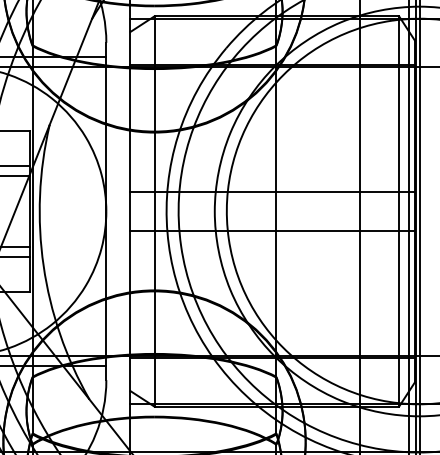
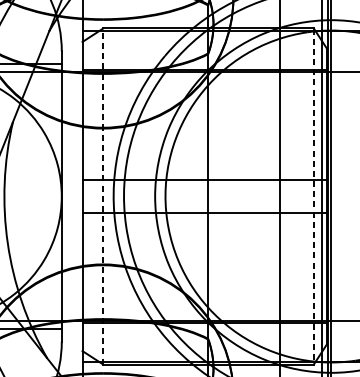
line: (154, 211) -> (103, 196), solid -> dashed
line: (399, 212) -> (314, 197), solid -> dashed

